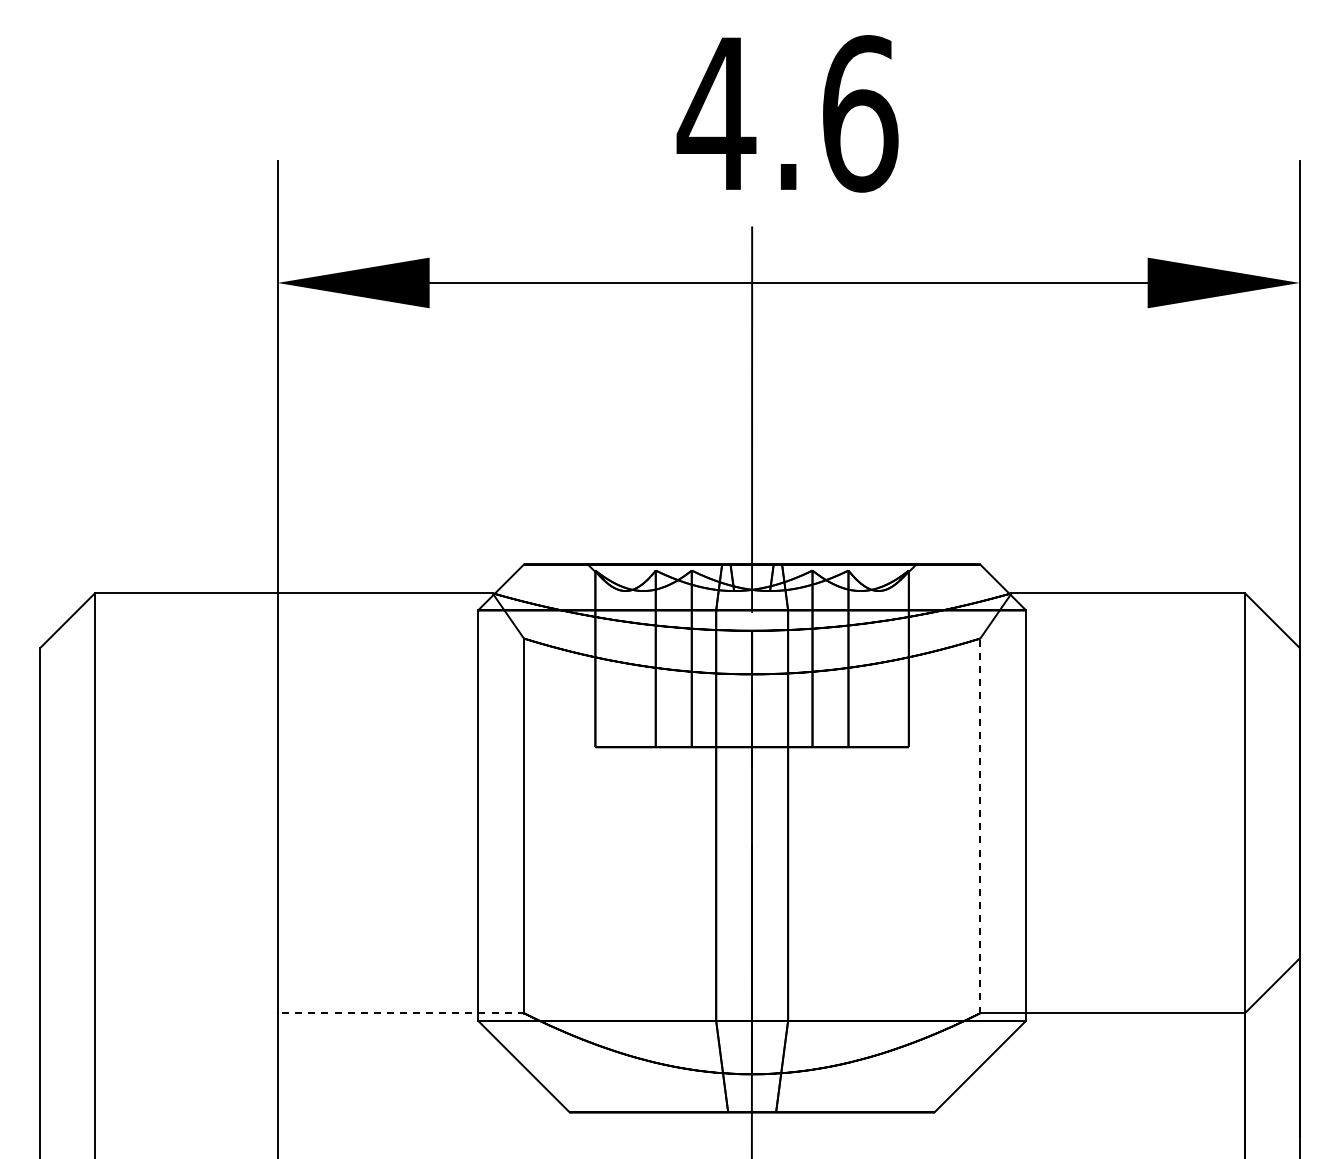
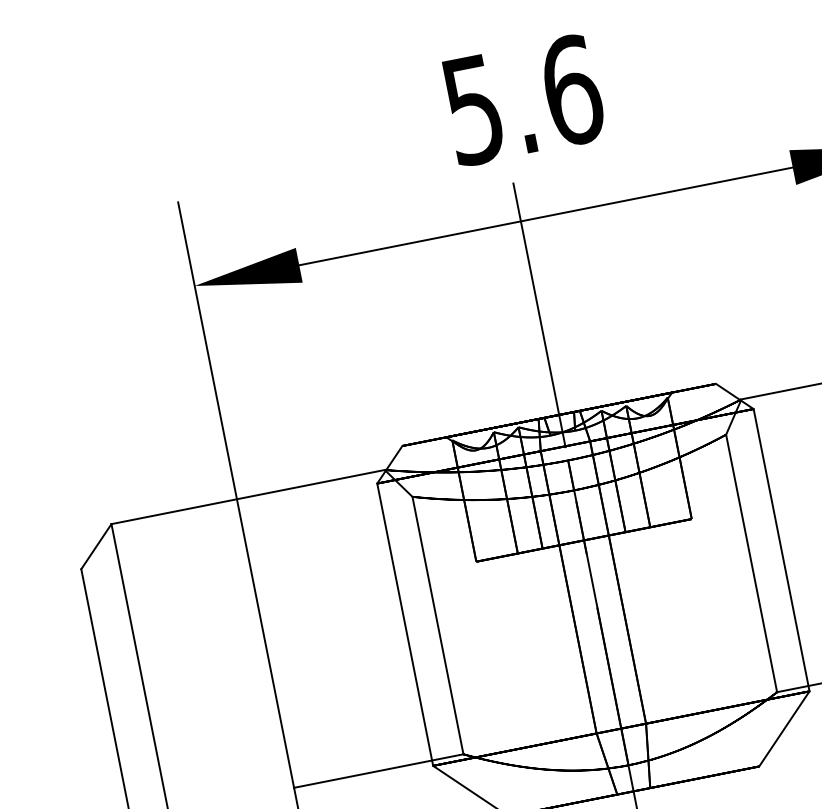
text: (716, 114) -> (473, 110), 4.6 -> 5.6
line: (980, 825) -> (751, 563), dashed -> solid
line: (401, 1013) -> (379, 771), dashed -> solid

